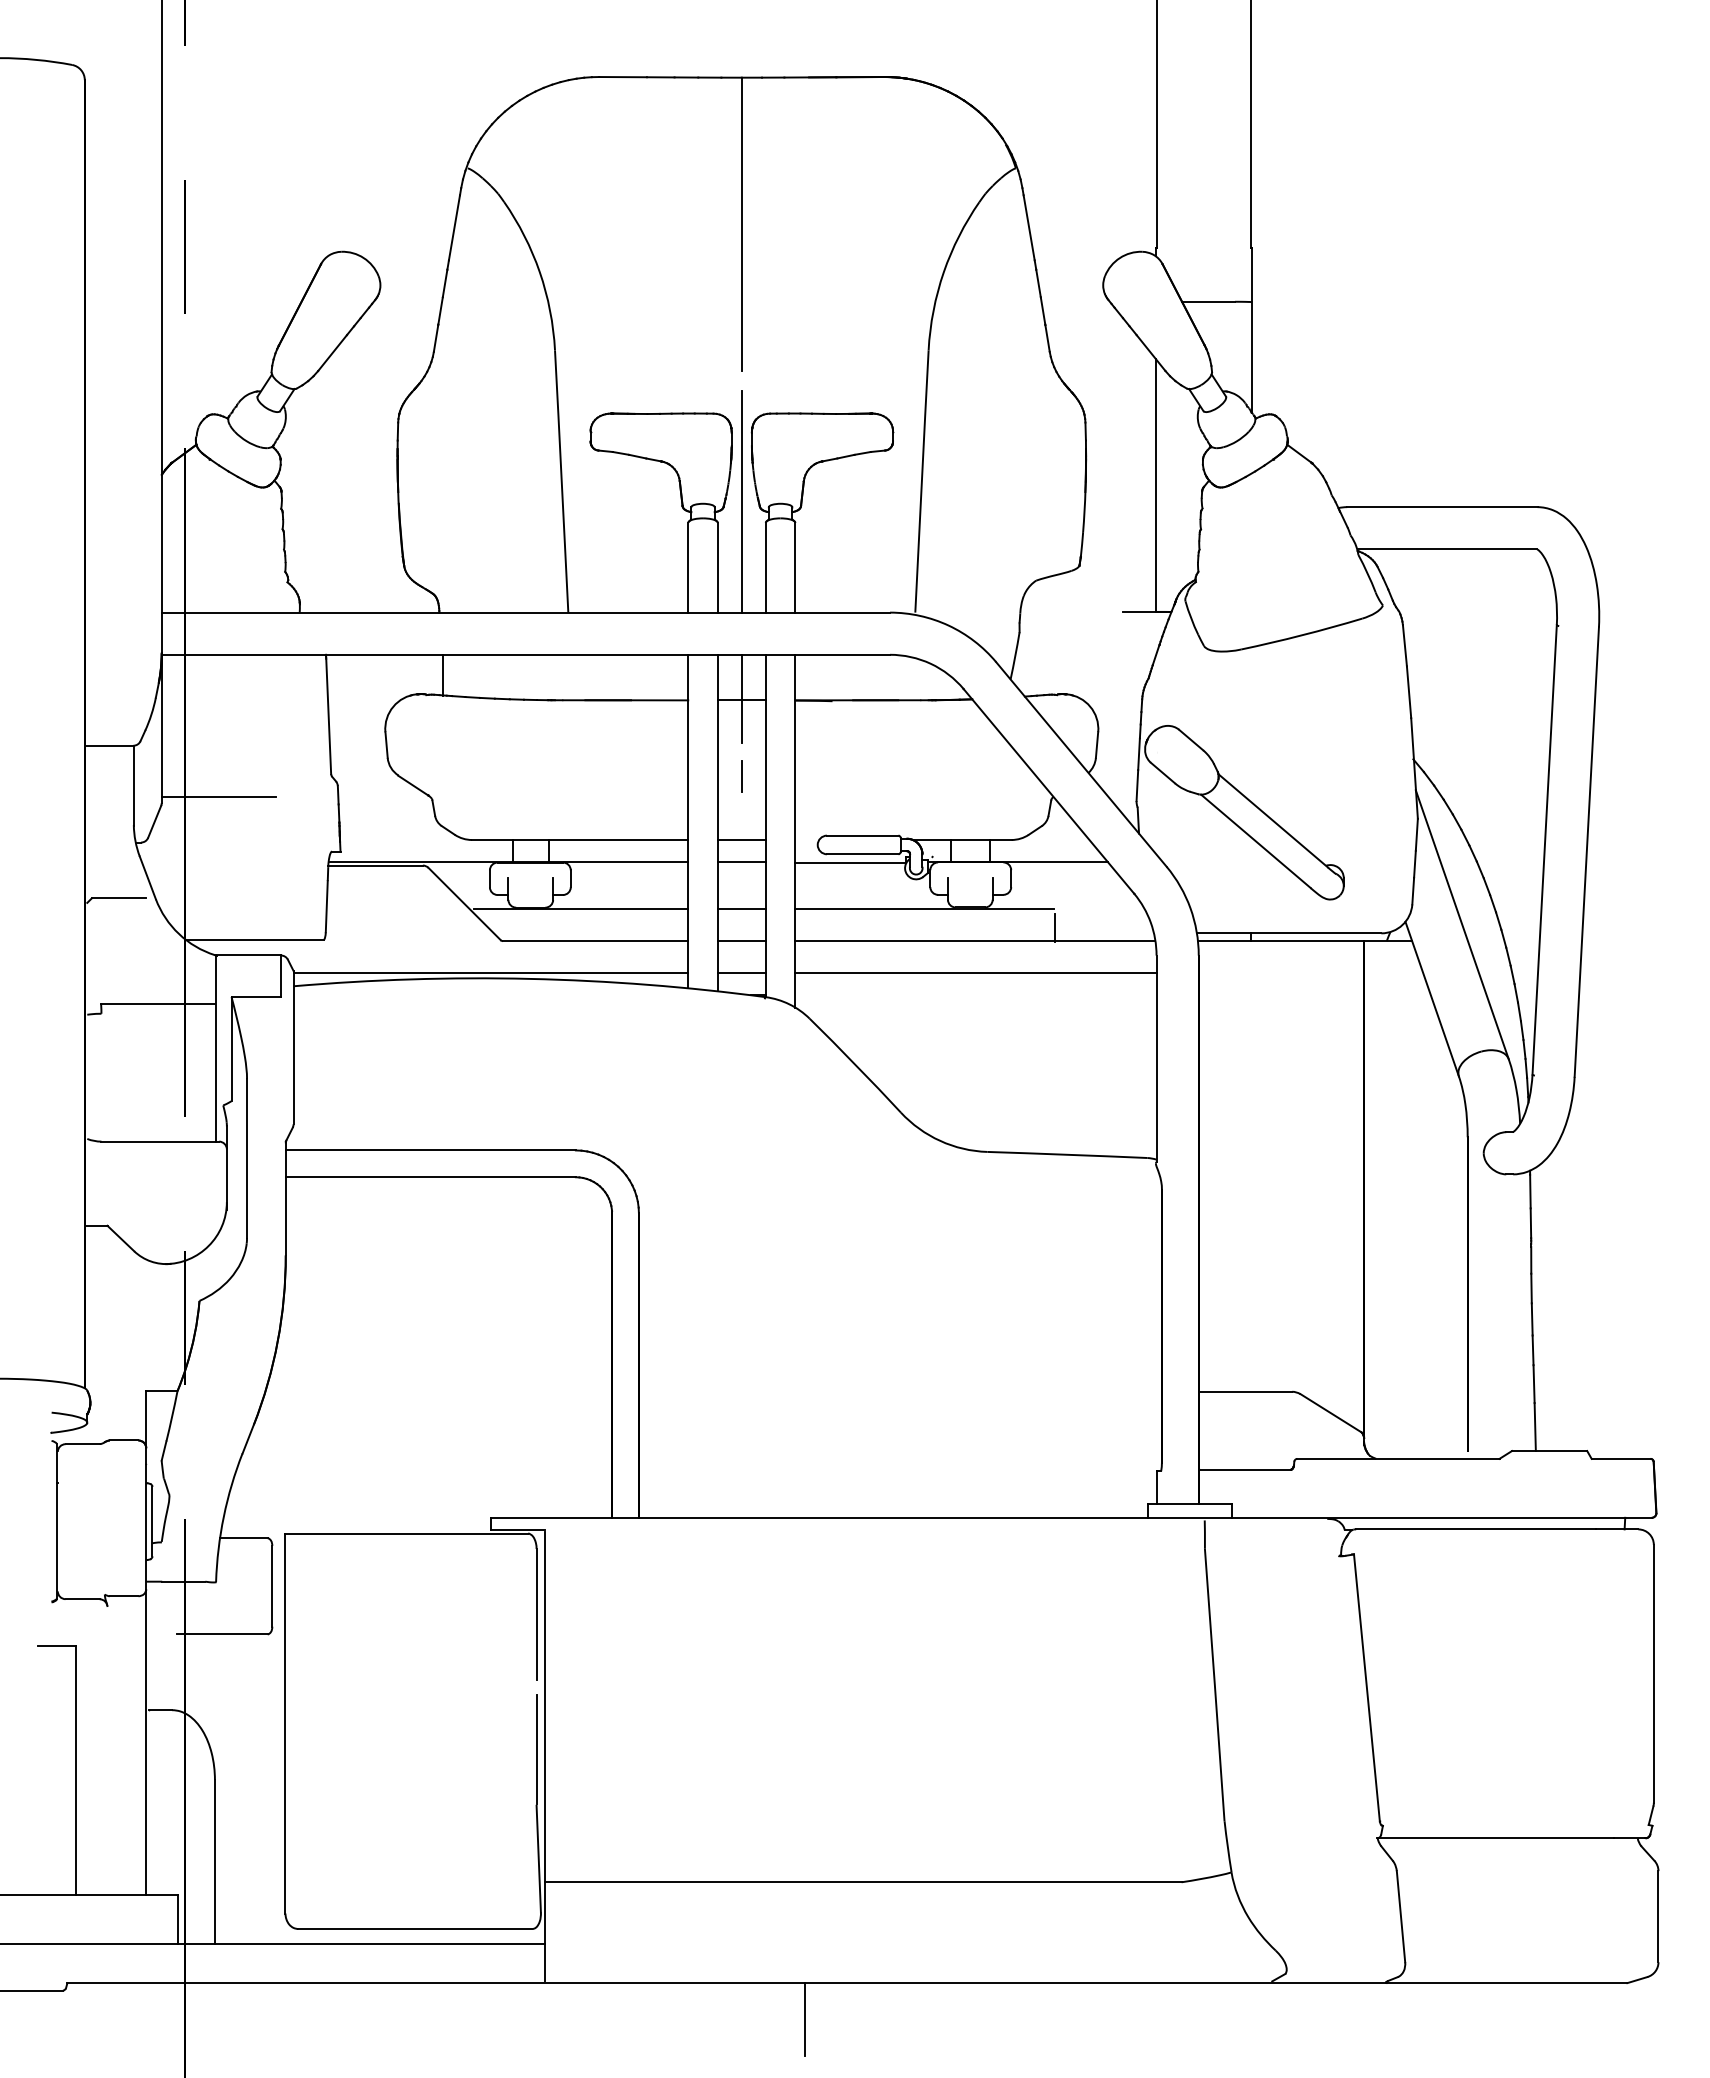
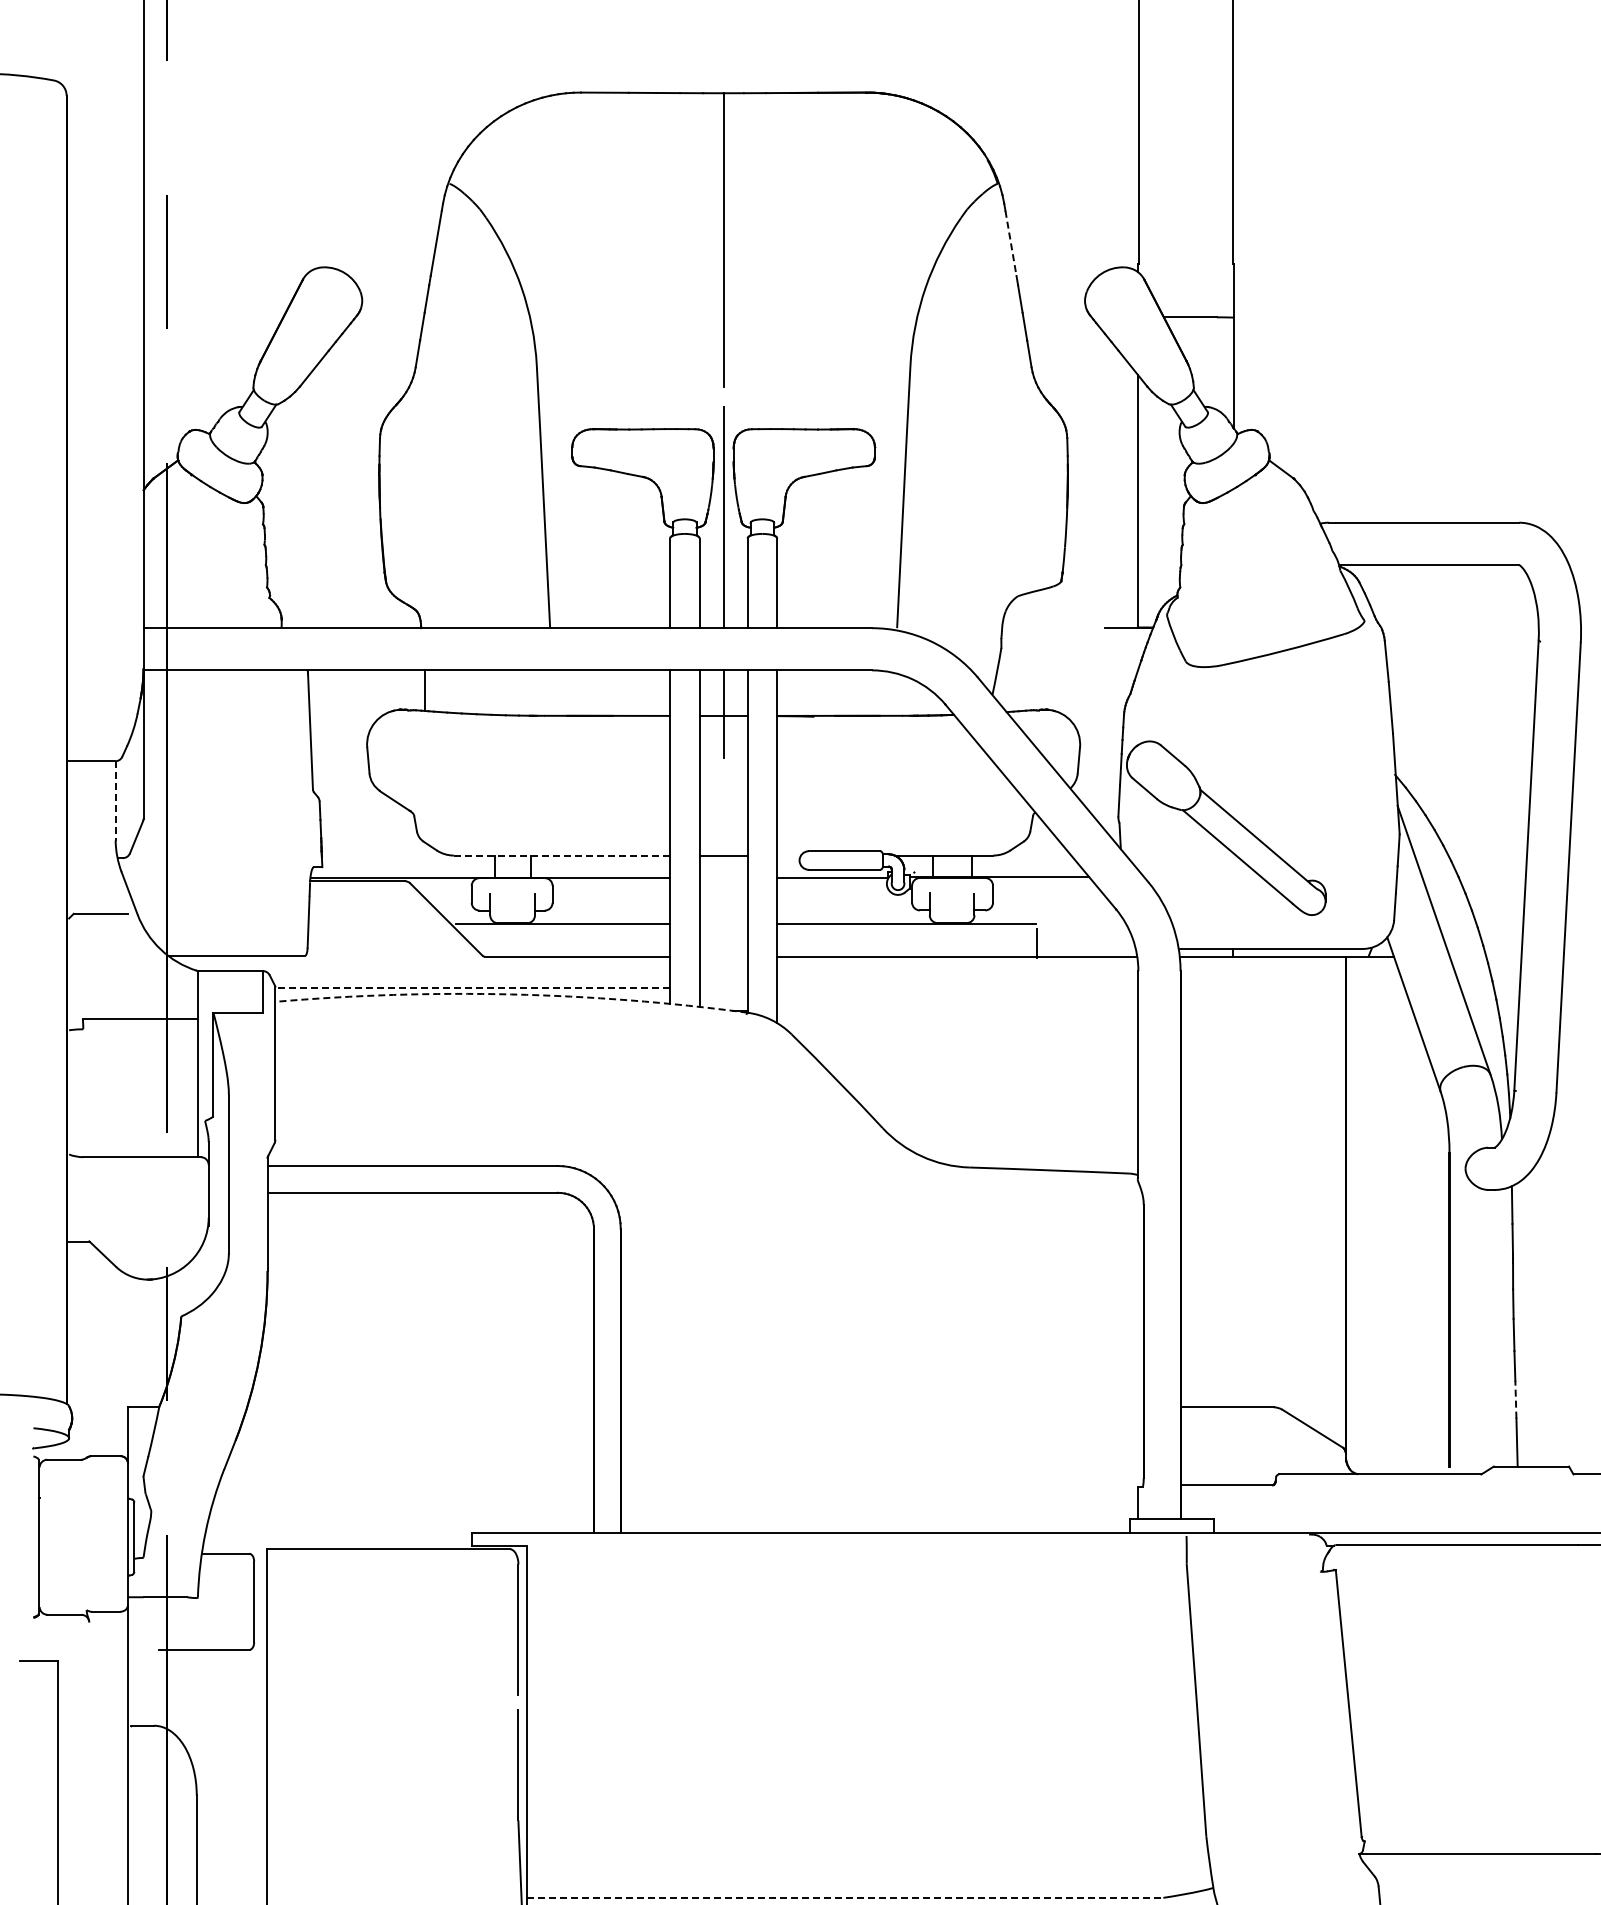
line: (1029, 228) -> (1011, 244), solid -> dashed
line: (741, 776) -> (723, 792), removed
line: (133, 785) -> (115, 801), solid -> dashed
line: (218, 797) -> (200, 813), removed
line: (580, 840) -> (562, 856), solid -> dashed
line: (741, 862) -> (723, 878), removed
line: (741, 908) -> (723, 924), removed
line: (741, 941) -> (723, 957), removed
line: (490, 972) -> (472, 988), solid -> dashed
line: (741, 972) -> (723, 988), removed
line: (975, 972) -> (957, 988), removed
arc: (529, 978) -> (511, 994), solid -> dashed
line: (1534, 1384) -> (1516, 1400), solid -> dashed
line: (863, 1882) -> (845, 1898), solid -> dashed

